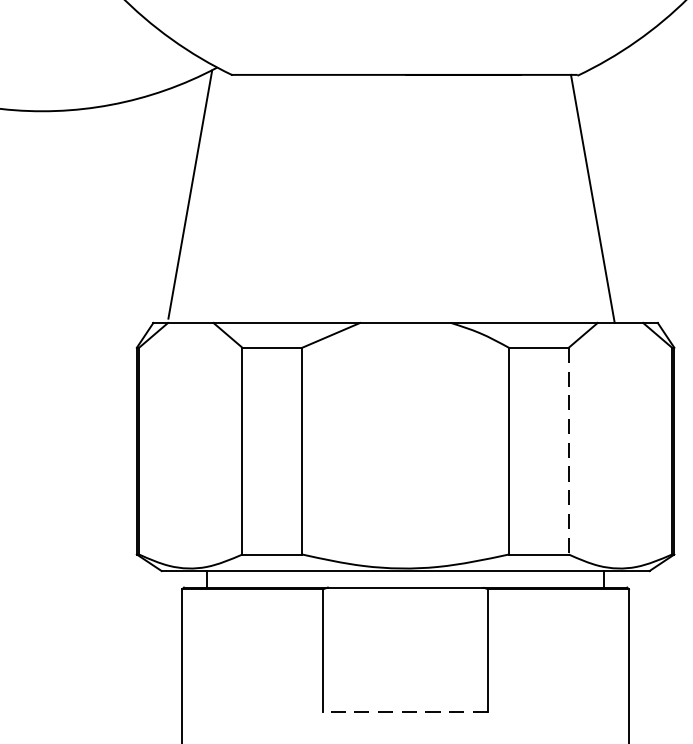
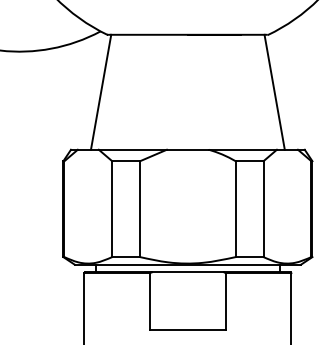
line: (188, 192) -> (100, 91), moved
line: (568, 451) -> (263, 209), dashed -> solid
line: (404, 710) -> (187, 329), dashed -> solid

